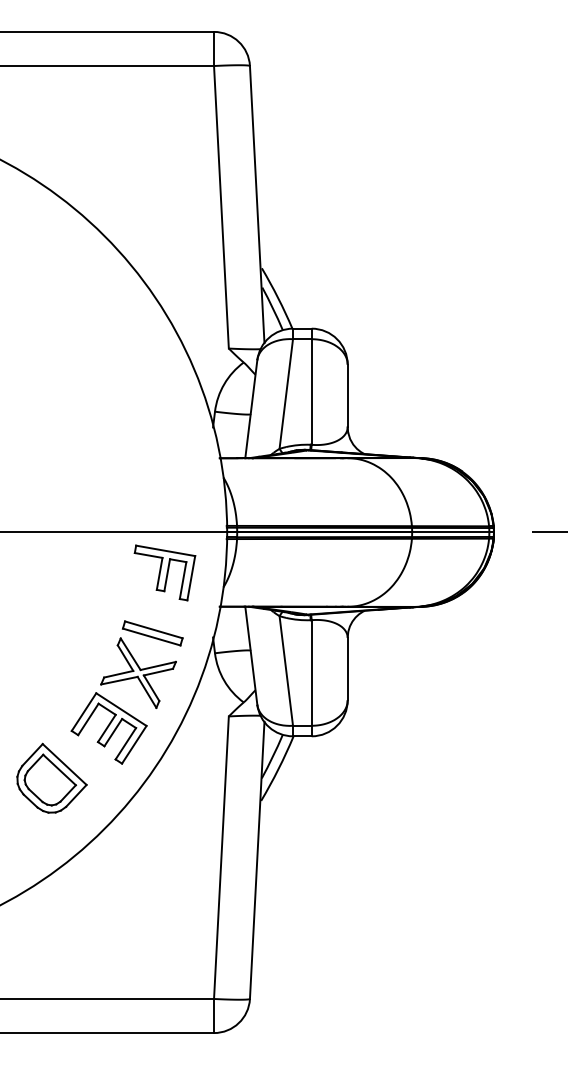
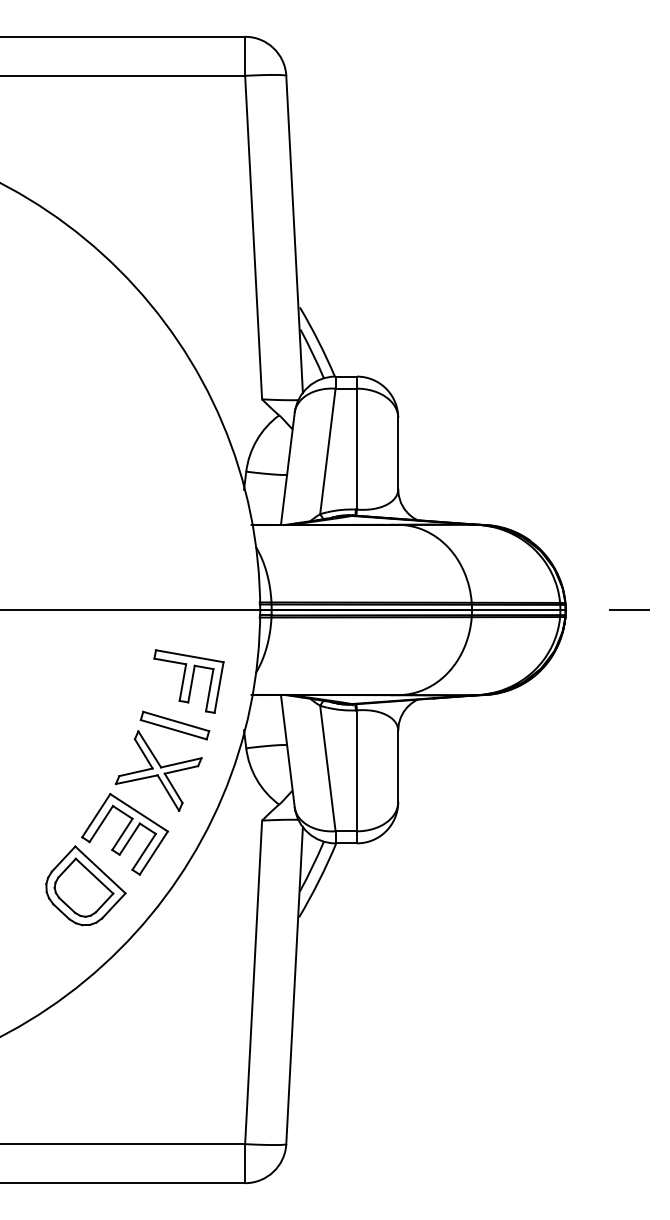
part: (164, 572) -> (188, 680), moved
part: (51, 777) -> (85, 884), moved

